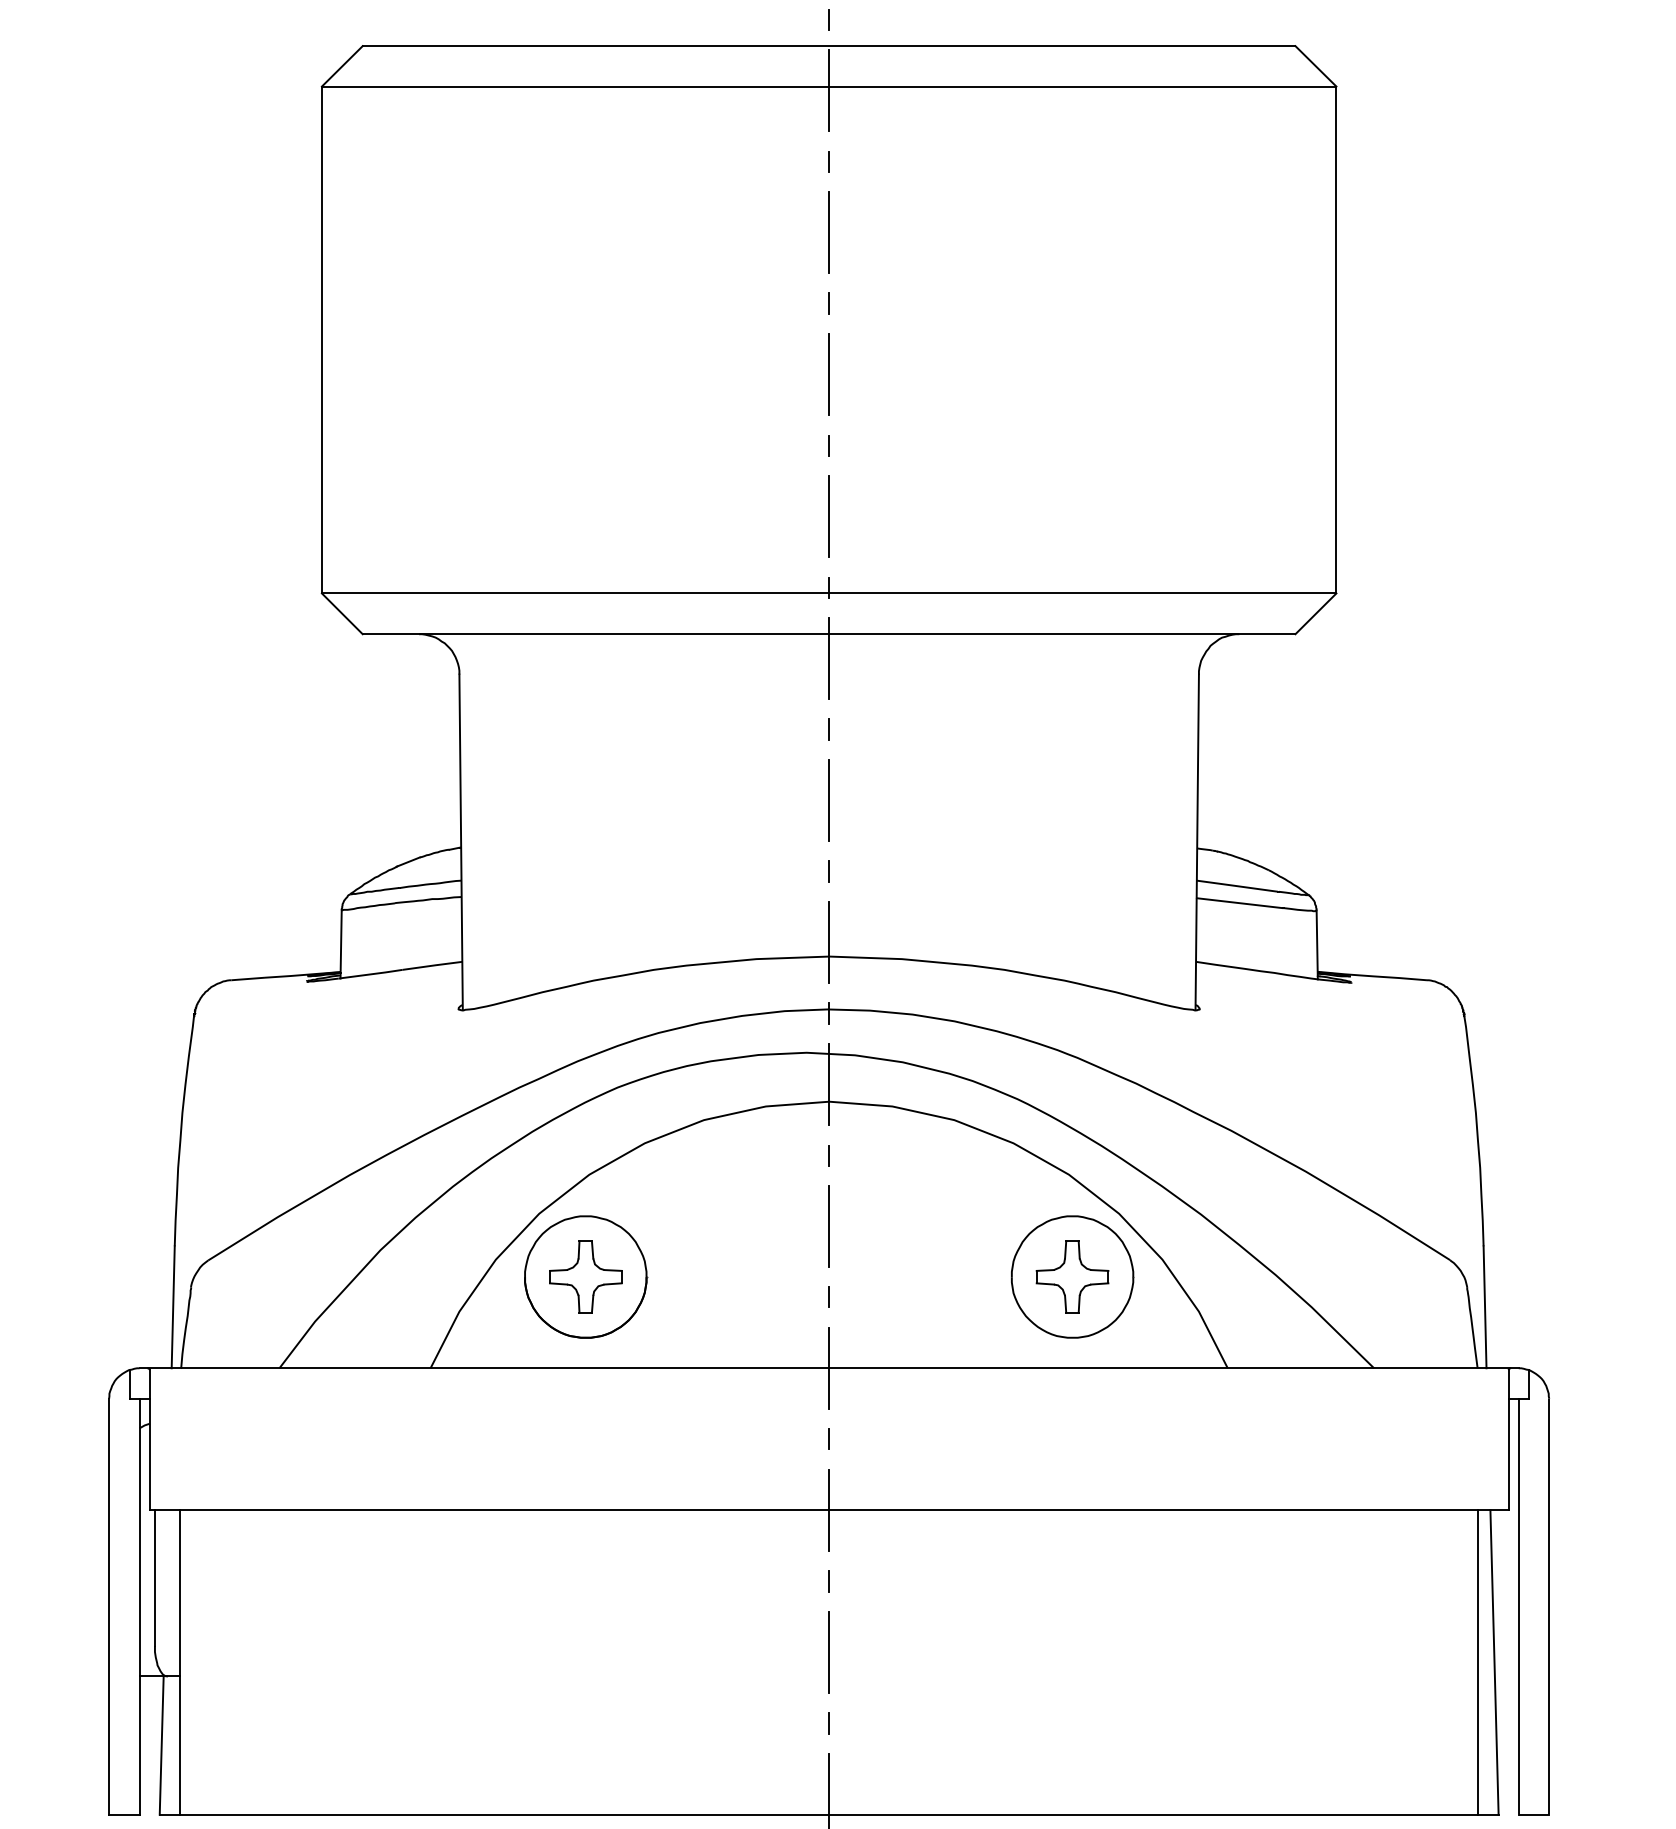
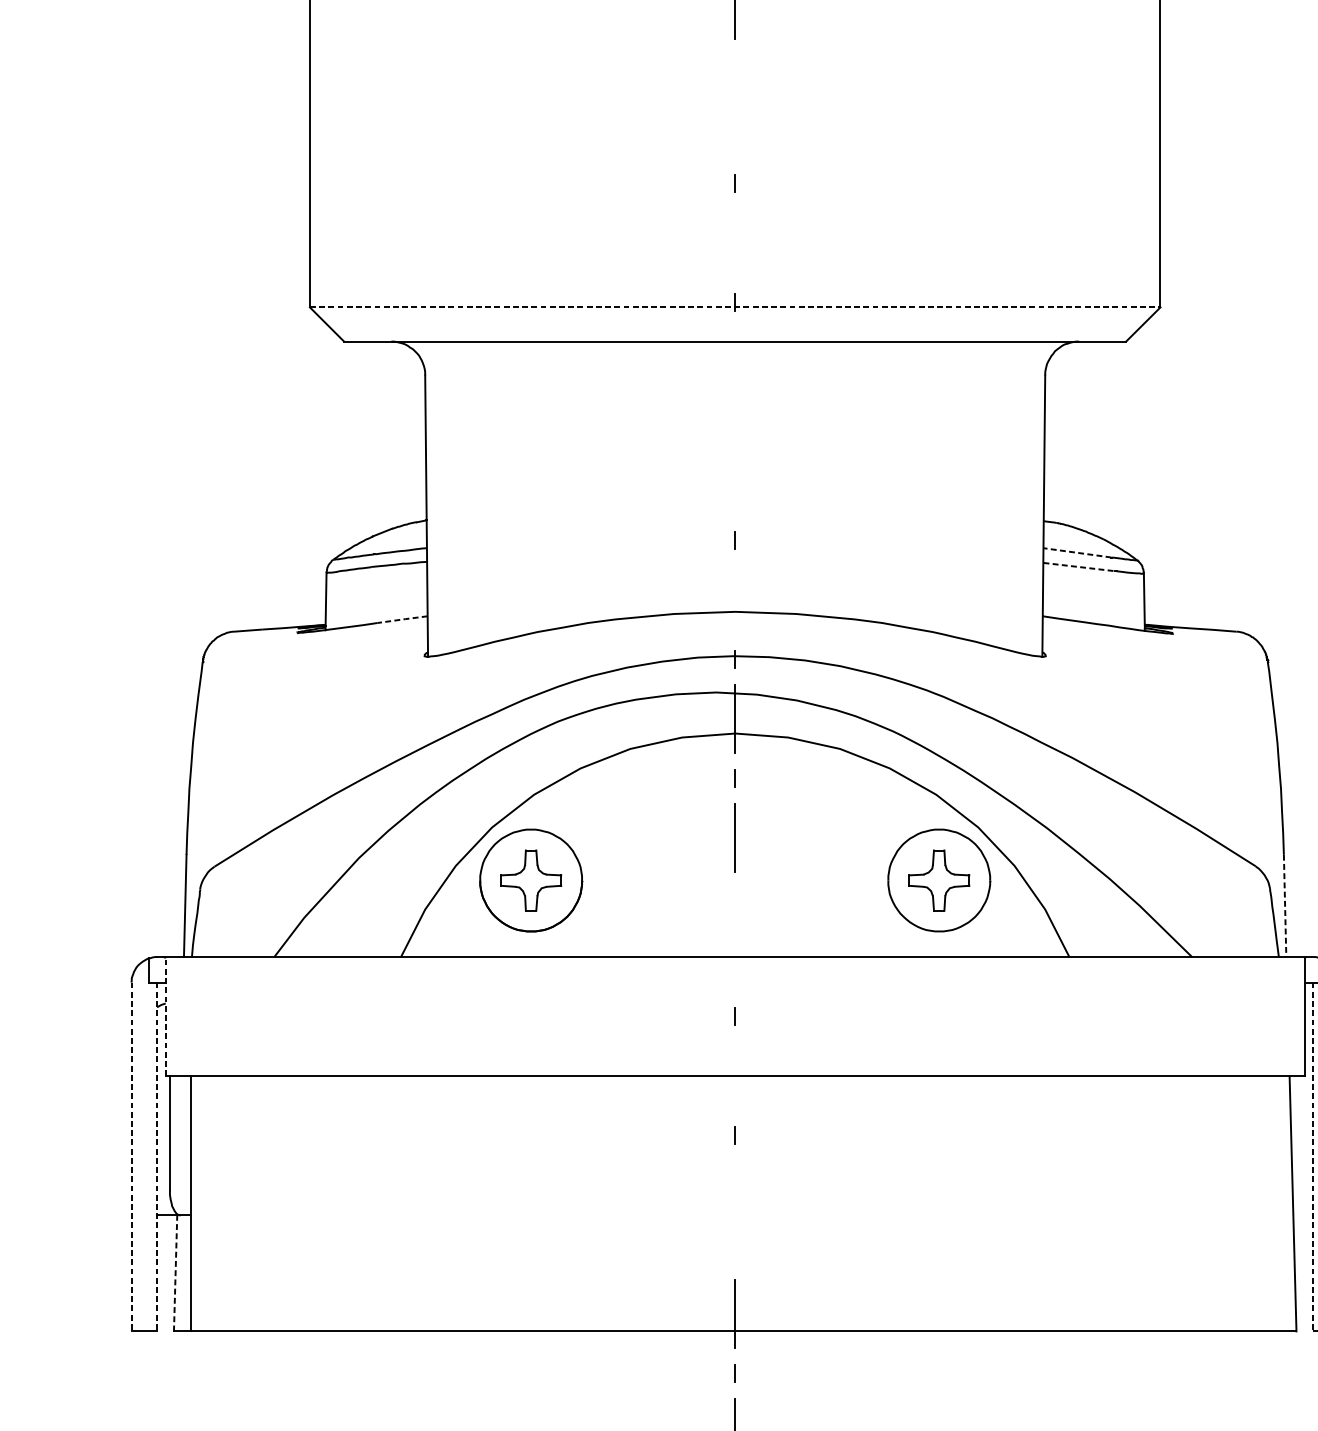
line: (828, 303) -> (734, 64), removed
line: (829, 374) -> (735, 123), removed
line: (829, 515) -> (735, 242), removed
line: (829, 593) -> (735, 307), solid -> dashed
line: (829, 658) -> (735, 361), removed
line: (828, 729) -> (734, 421), removed
line: (829, 800) -> (735, 480), removed
line: (1236, 886) -> (1076, 553), solid -> dashed
line: (1240, 903) -> (1080, 567), solid -> dashed
line: (829, 942) -> (735, 600), removed
line: (432, 965) -> (402, 619), solid -> dashed
line: (828, 1296) -> (734, 896), removed
line: (1485, 1307) -> (1285, 906), solid -> dashed
line: (829, 1368) -> (735, 957), removed
line: (149, 1439) -> (165, 1016), solid -> dashed
line: (829, 1509) -> (735, 1075), removed
line: (109, 1606) -> (131, 1156), solid -> dashed
line: (139, 1606) -> (156, 1156), solid -> dashed
line: (1518, 1606) -> (1313, 1156), solid -> dashed
line: (828, 1652) -> (734, 1195), removed
line: (1477, 1662) -> (1278, 1203), removed
line: (828, 1723) -> (734, 1254), removed
line: (161, 1745) -> (175, 1273), solid -> dashed

